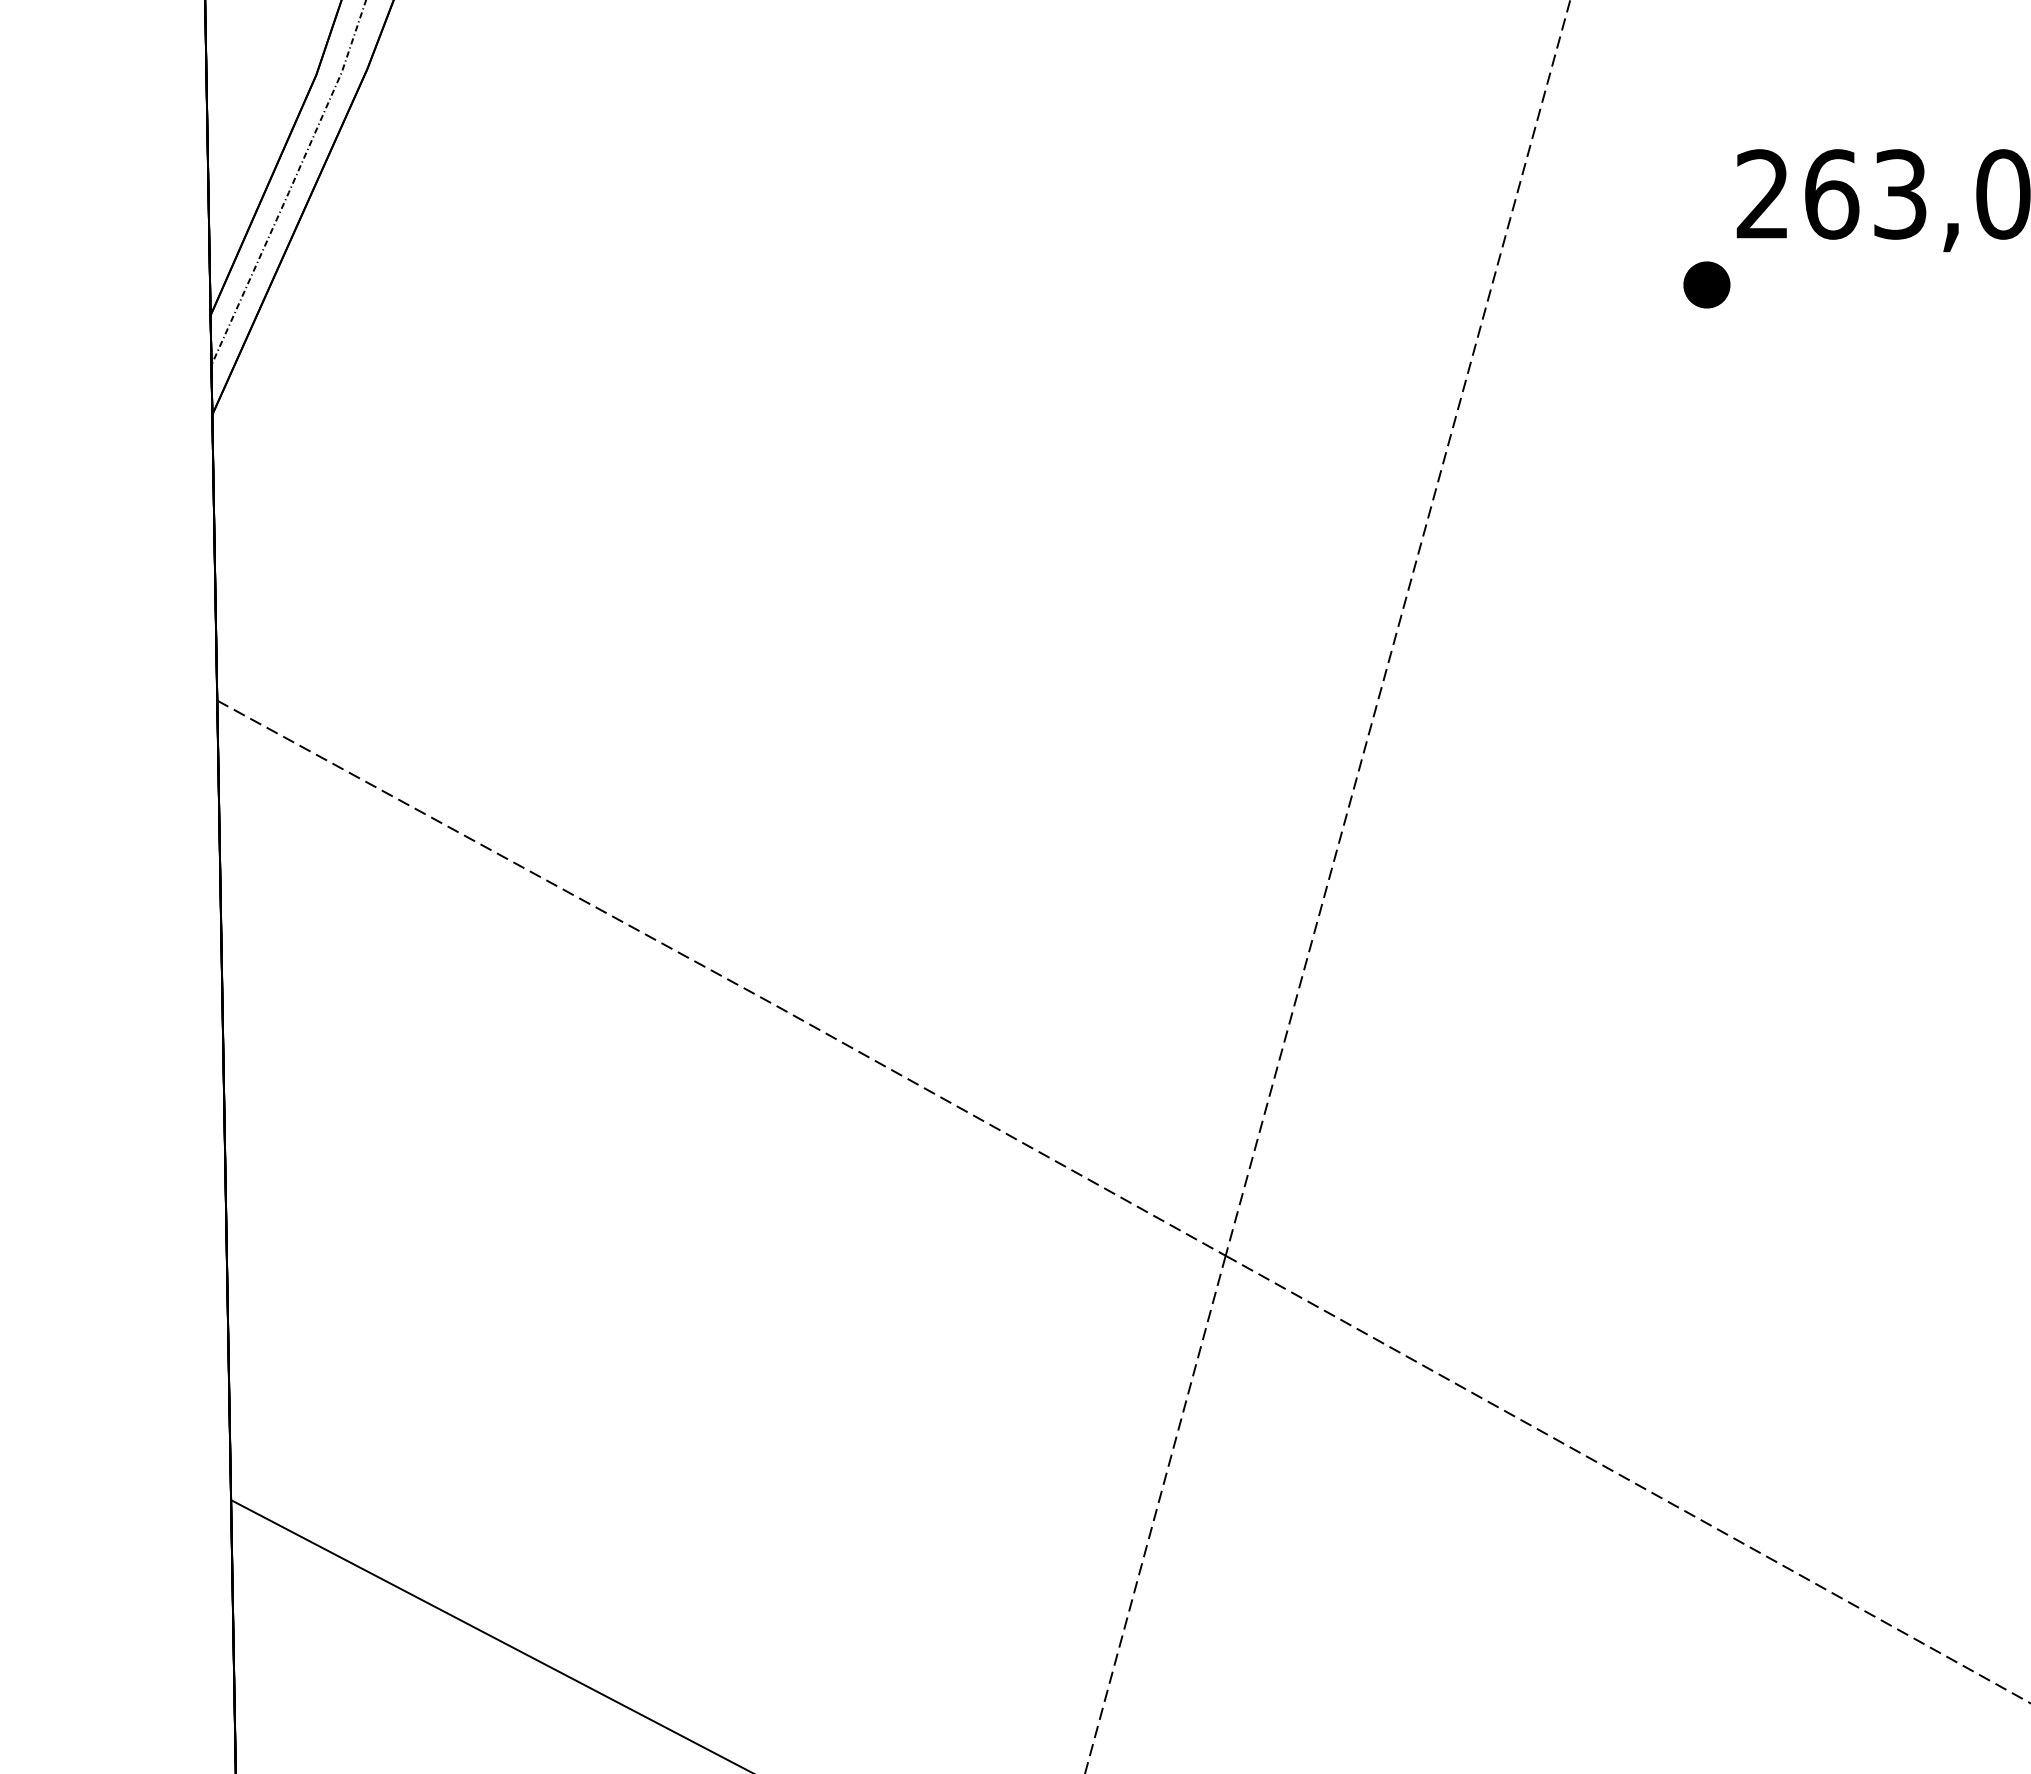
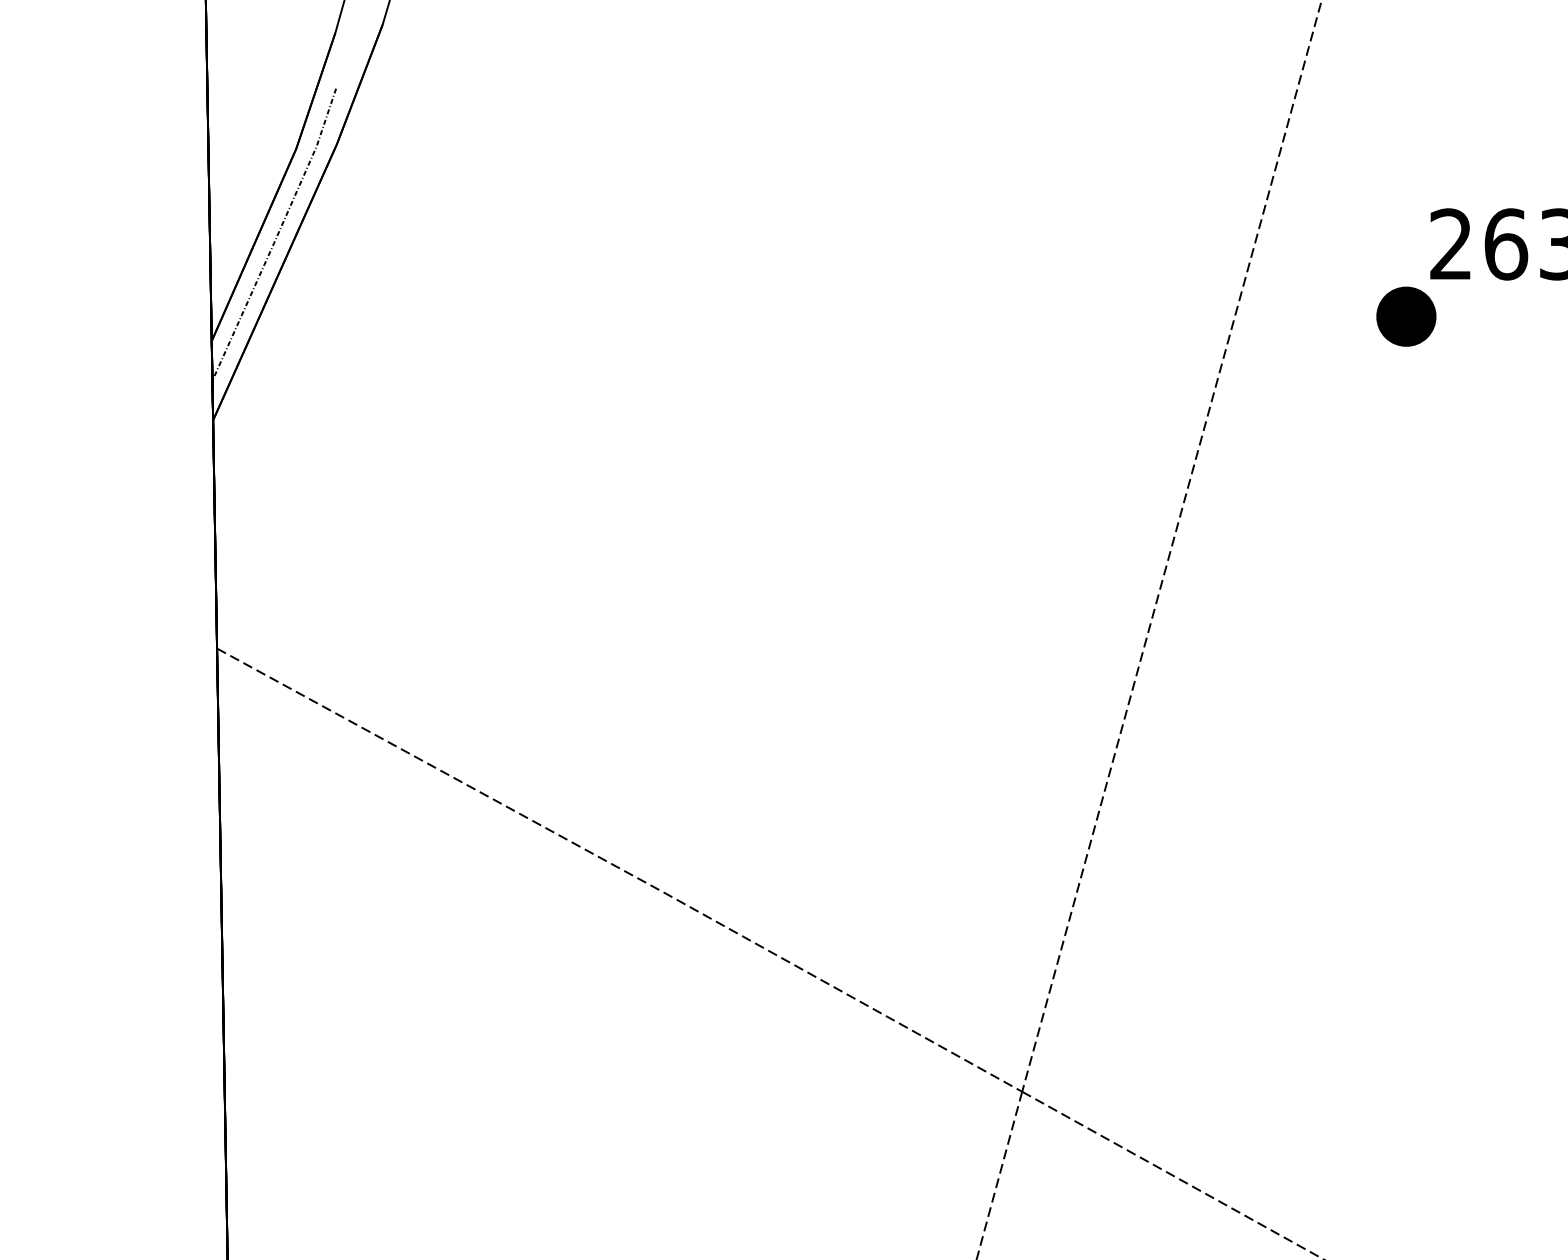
part: (1706, 284) -> (1406, 316), size x1.6

